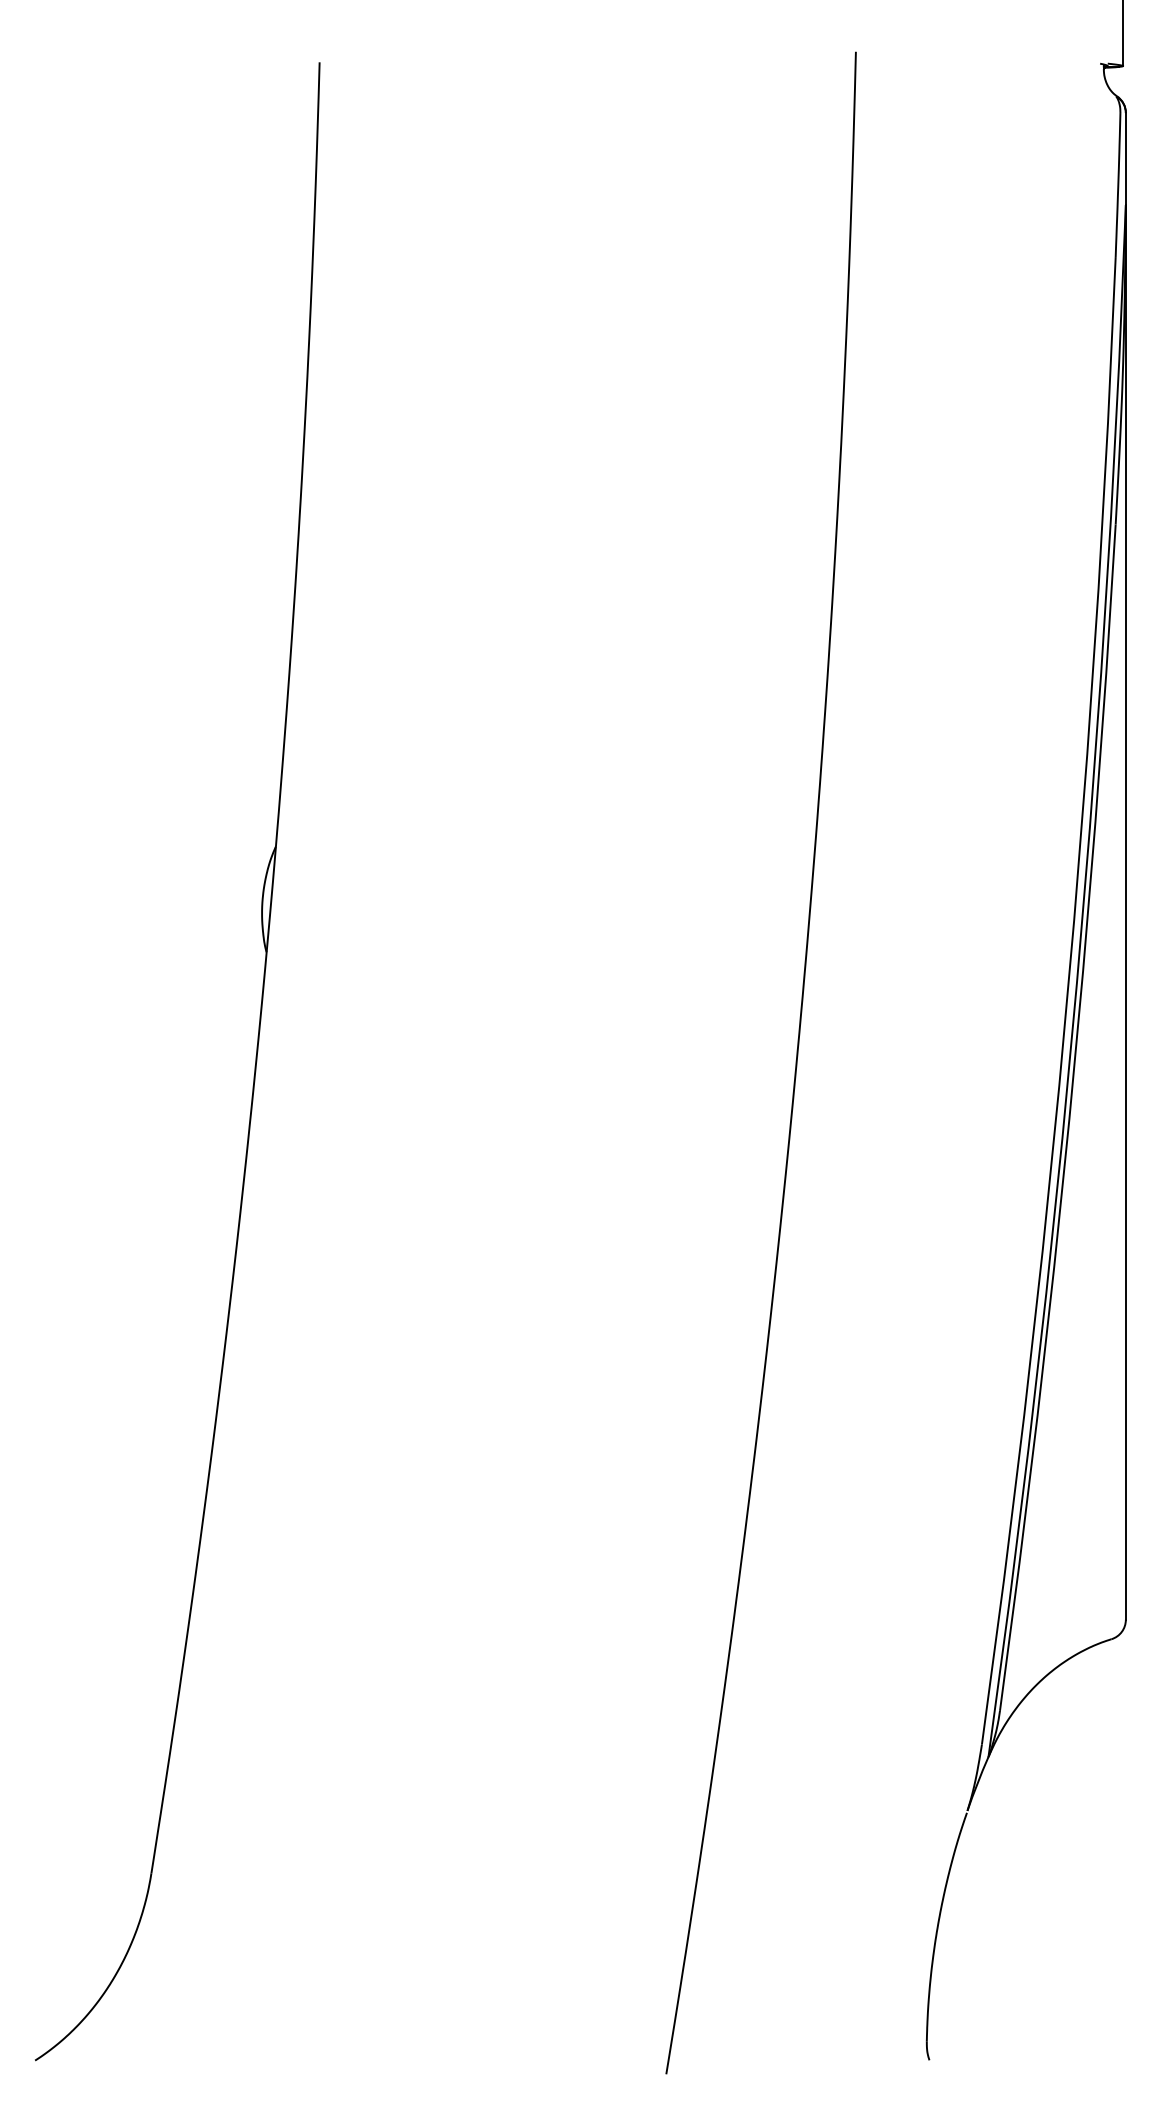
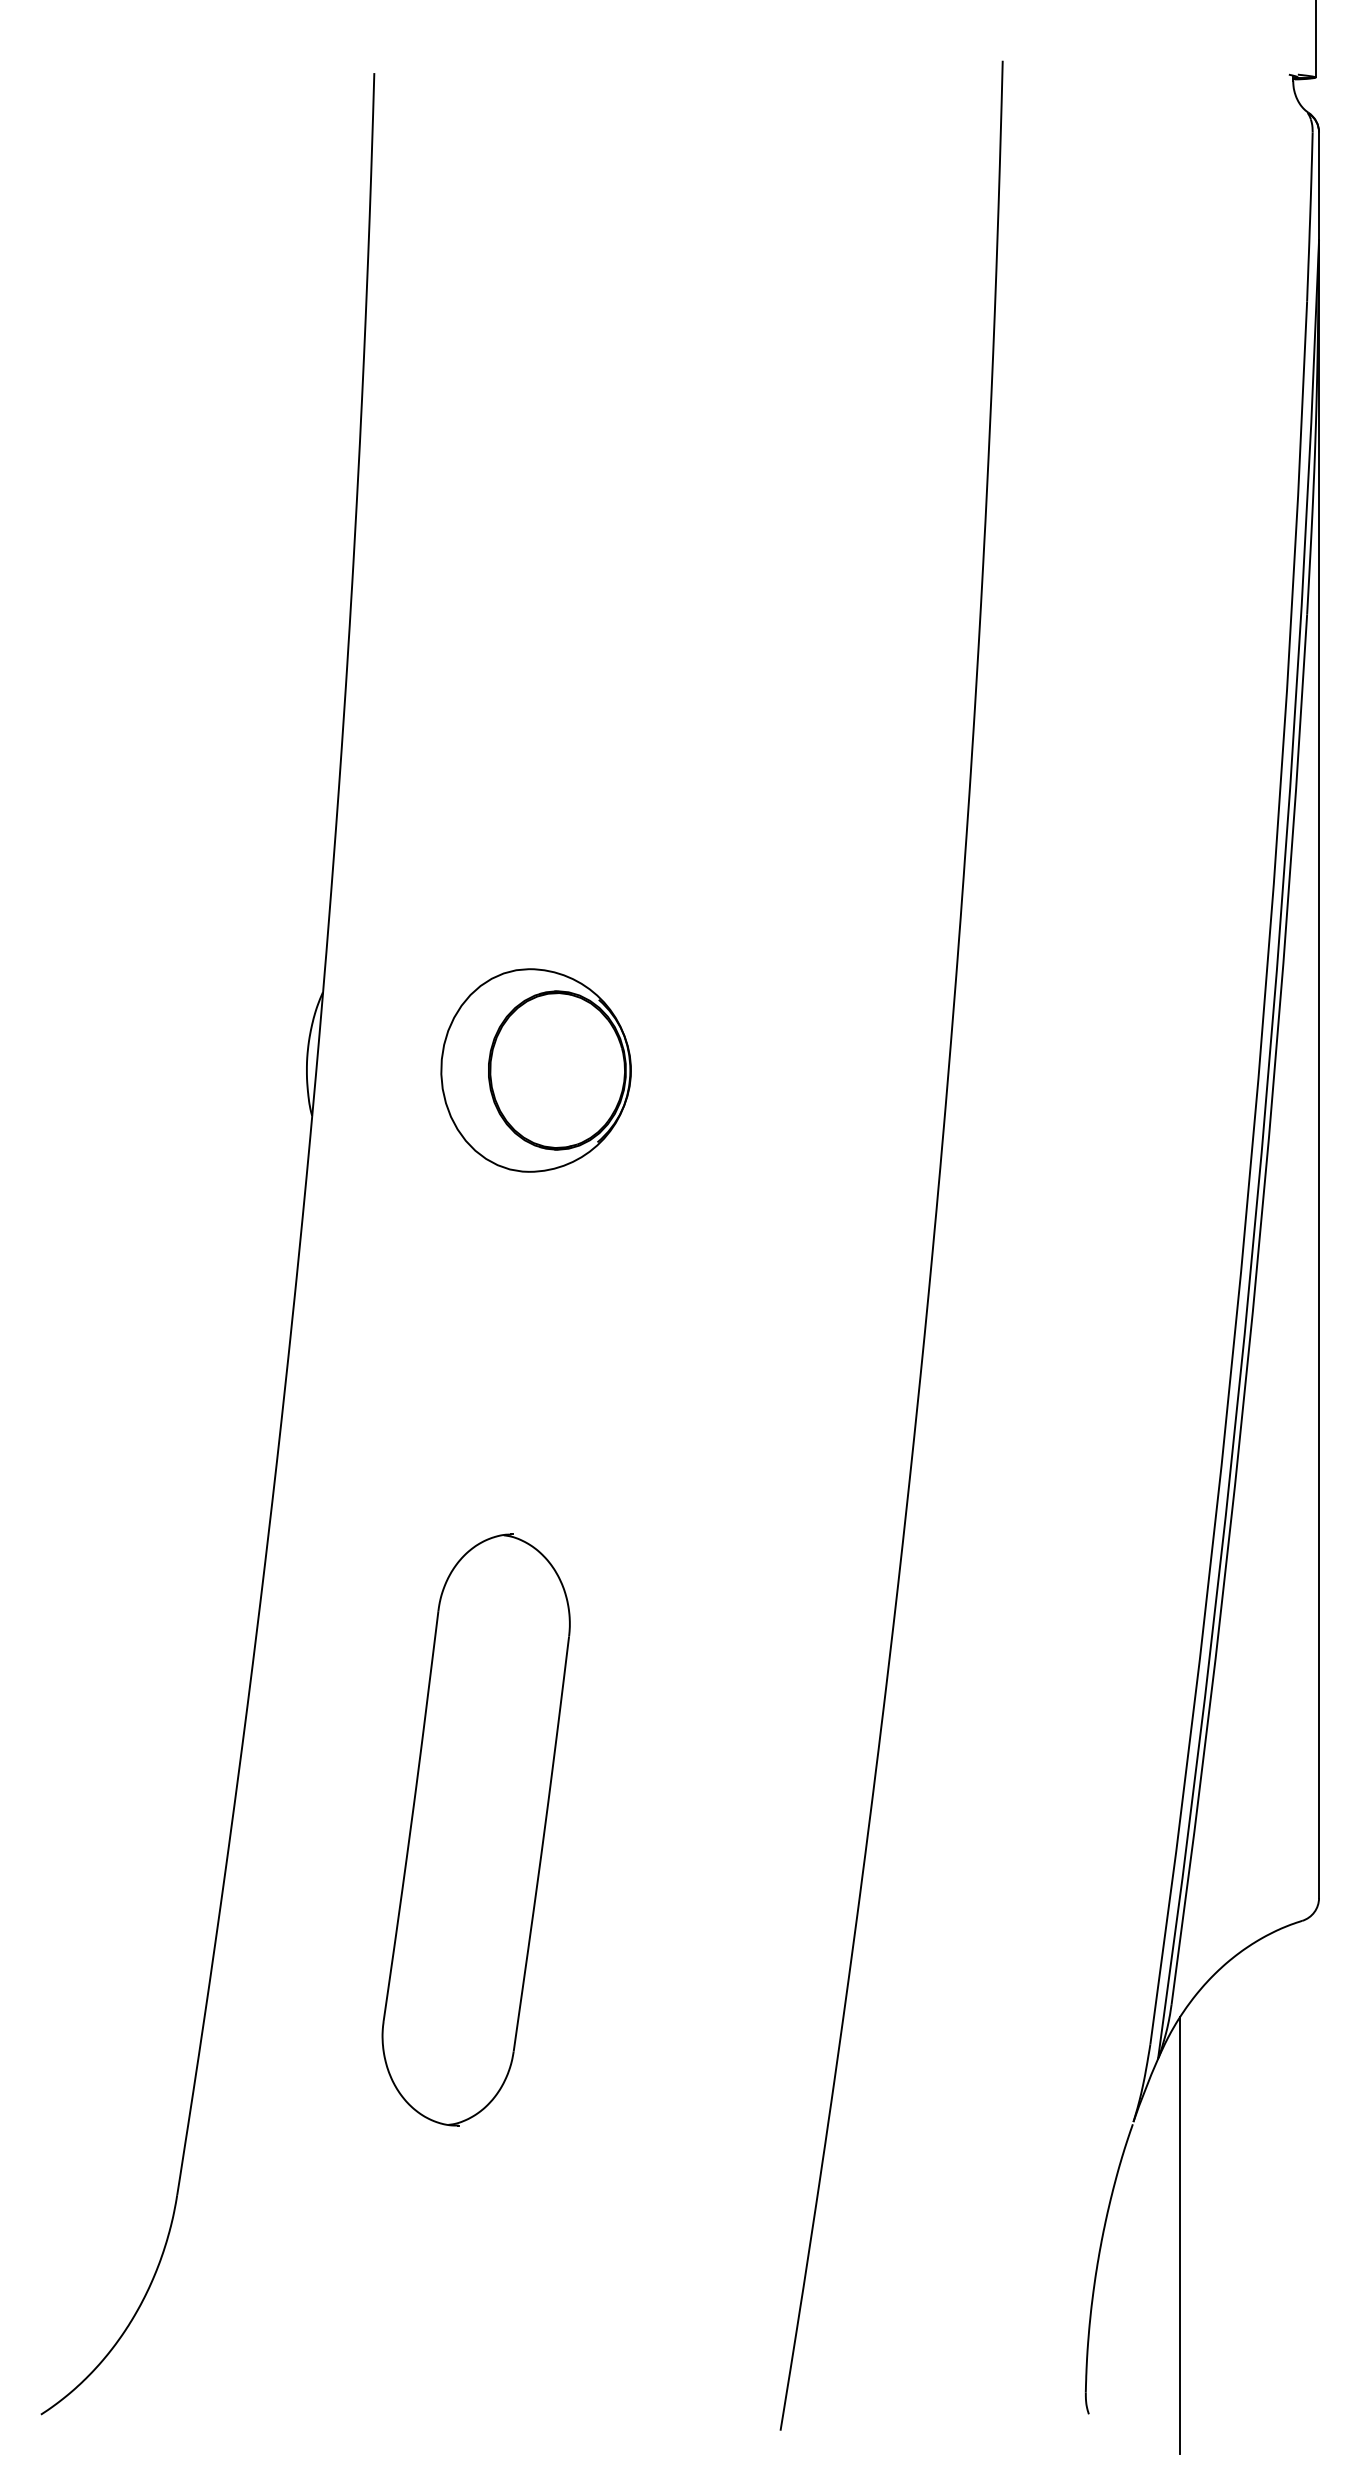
part: (457, 913) -> (535, 1070), added
part: (405, 1561) -> (475, 1829), added
line: (1007, 1907) -> (1180, 2235), added

